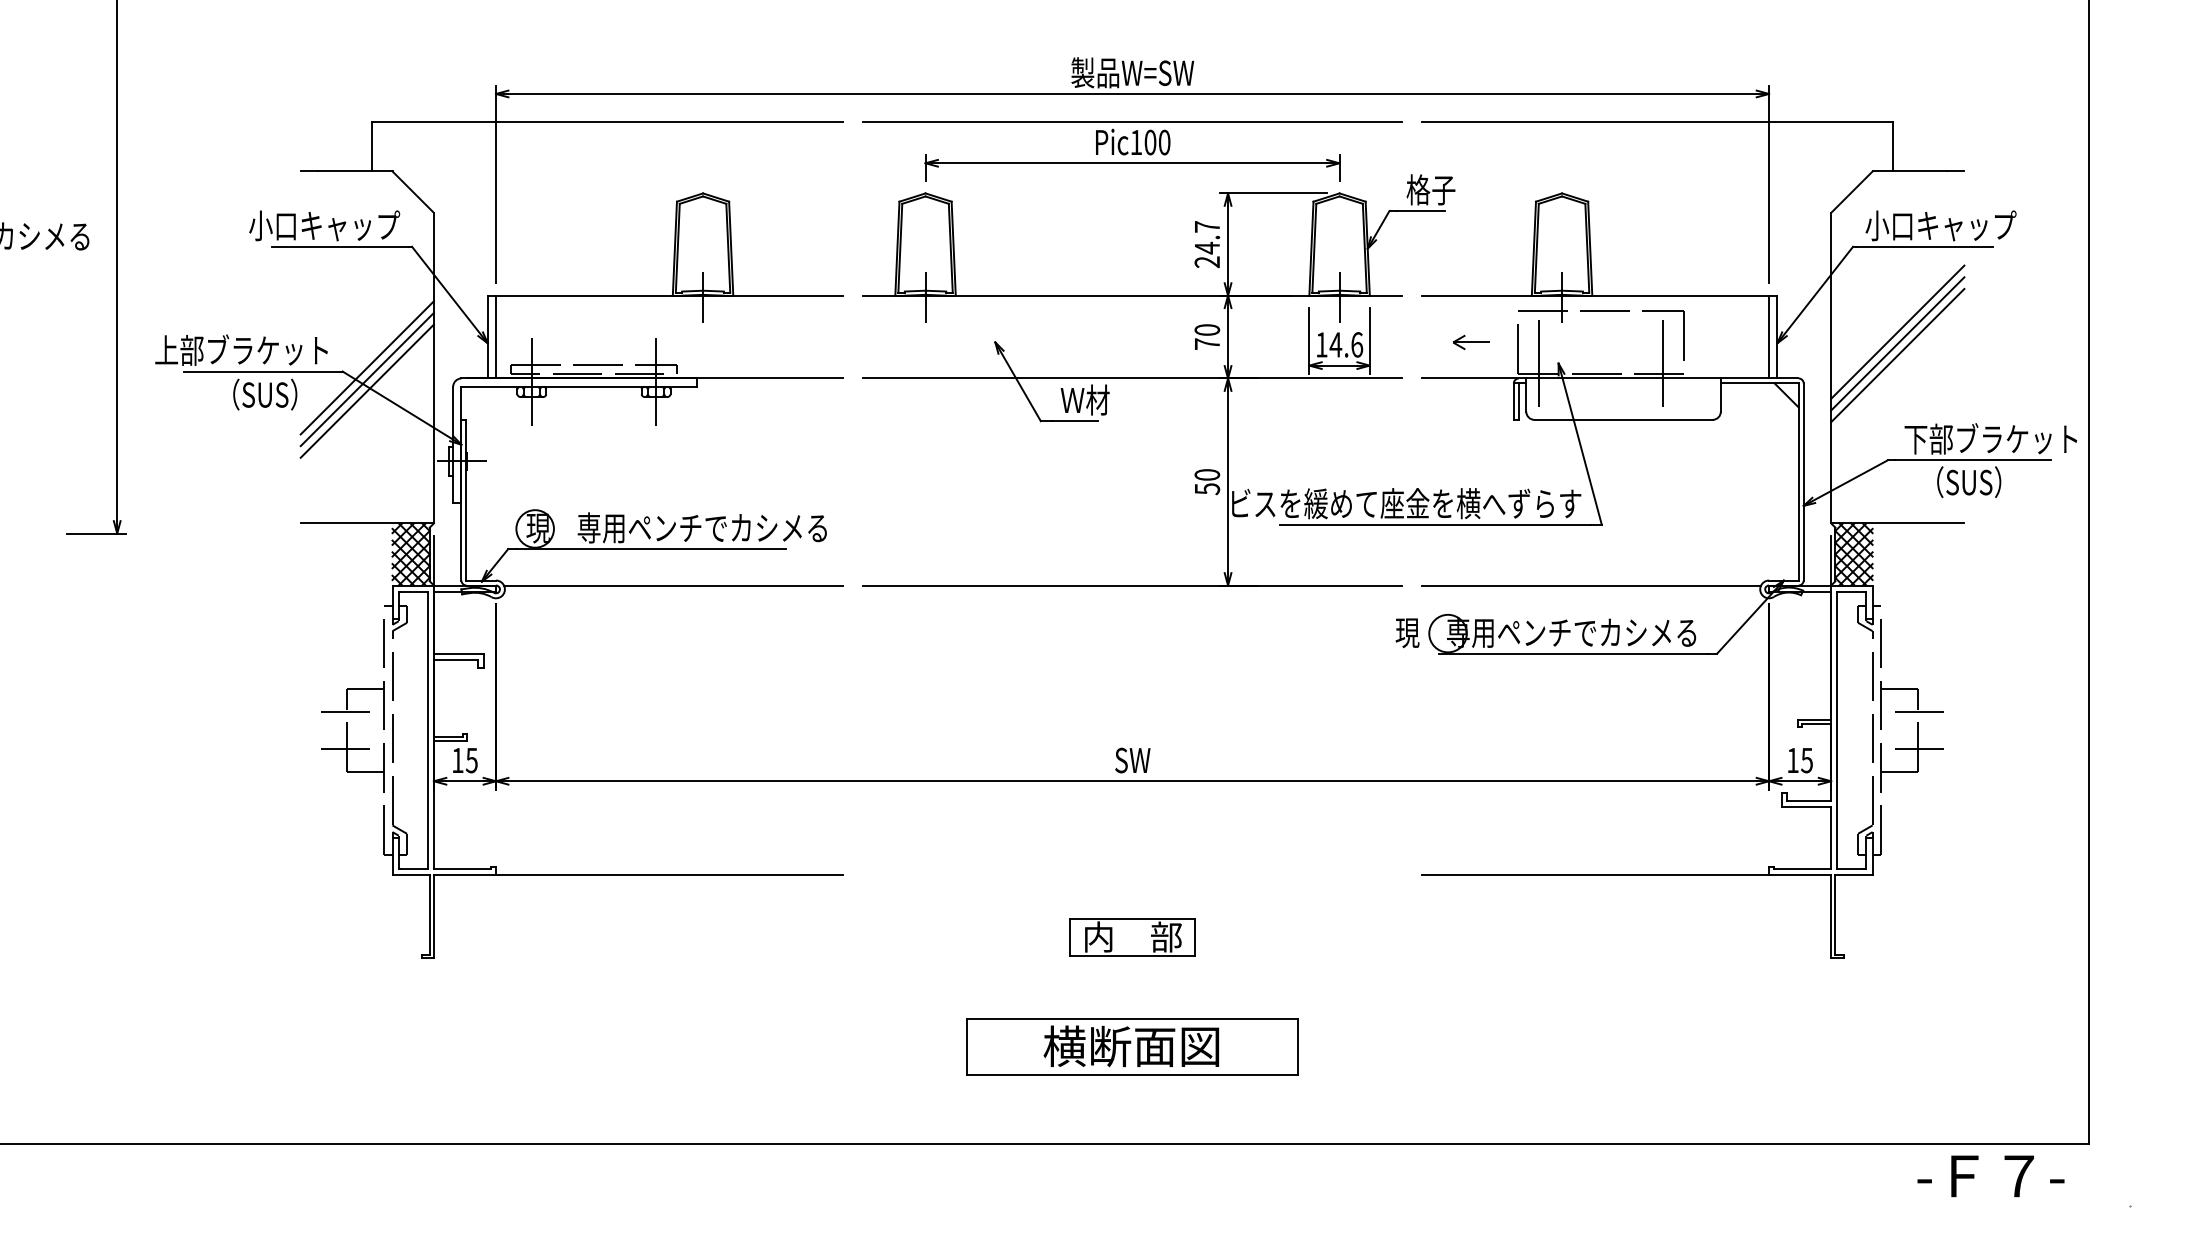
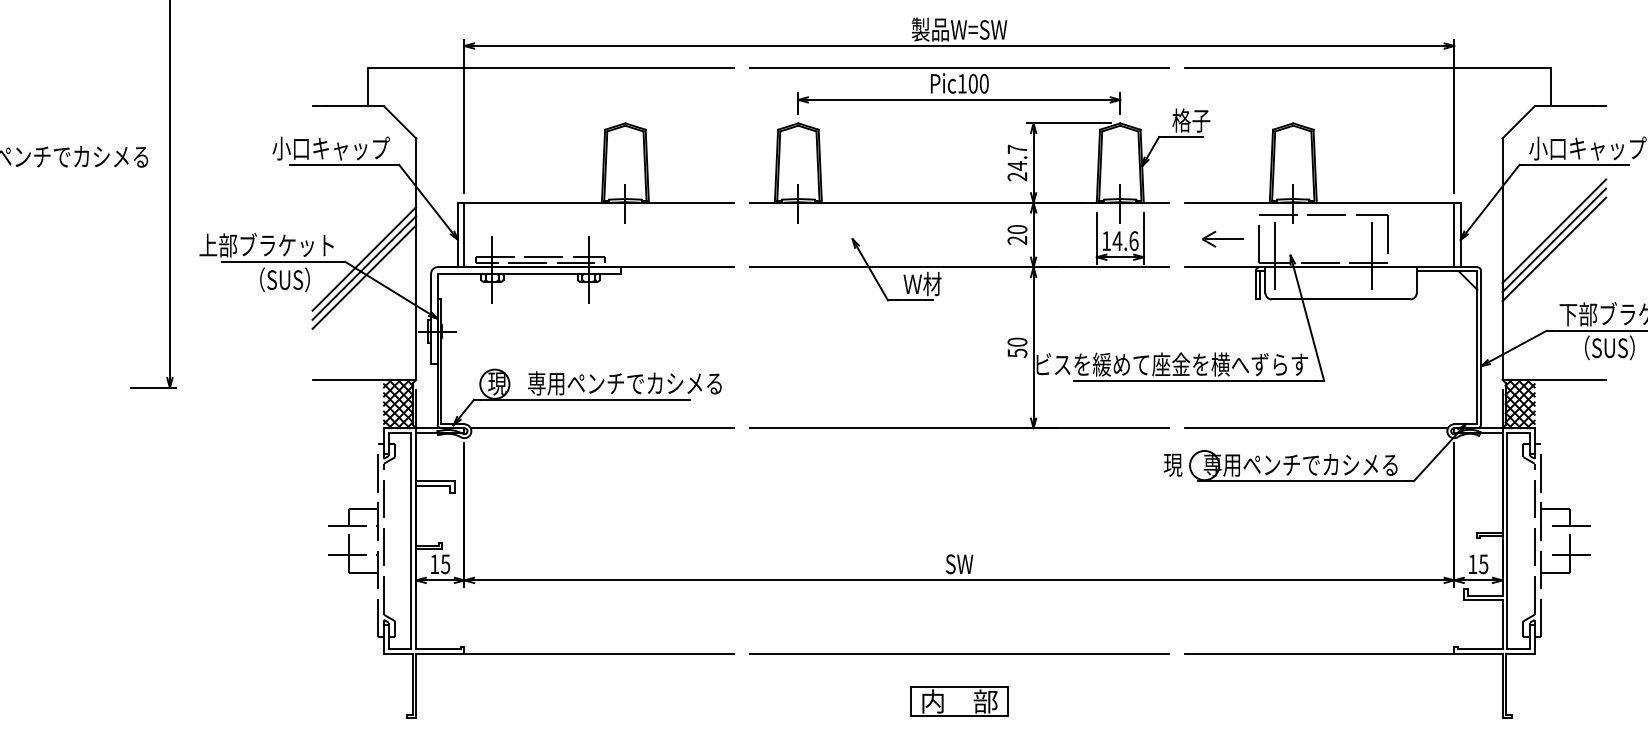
part: (1471, 342) -> (1222, 239), size x1.43
text: (1206, 343) -> (1016, 240), 70 -> 20
line: (1132, 875) -> (959, 653), added

